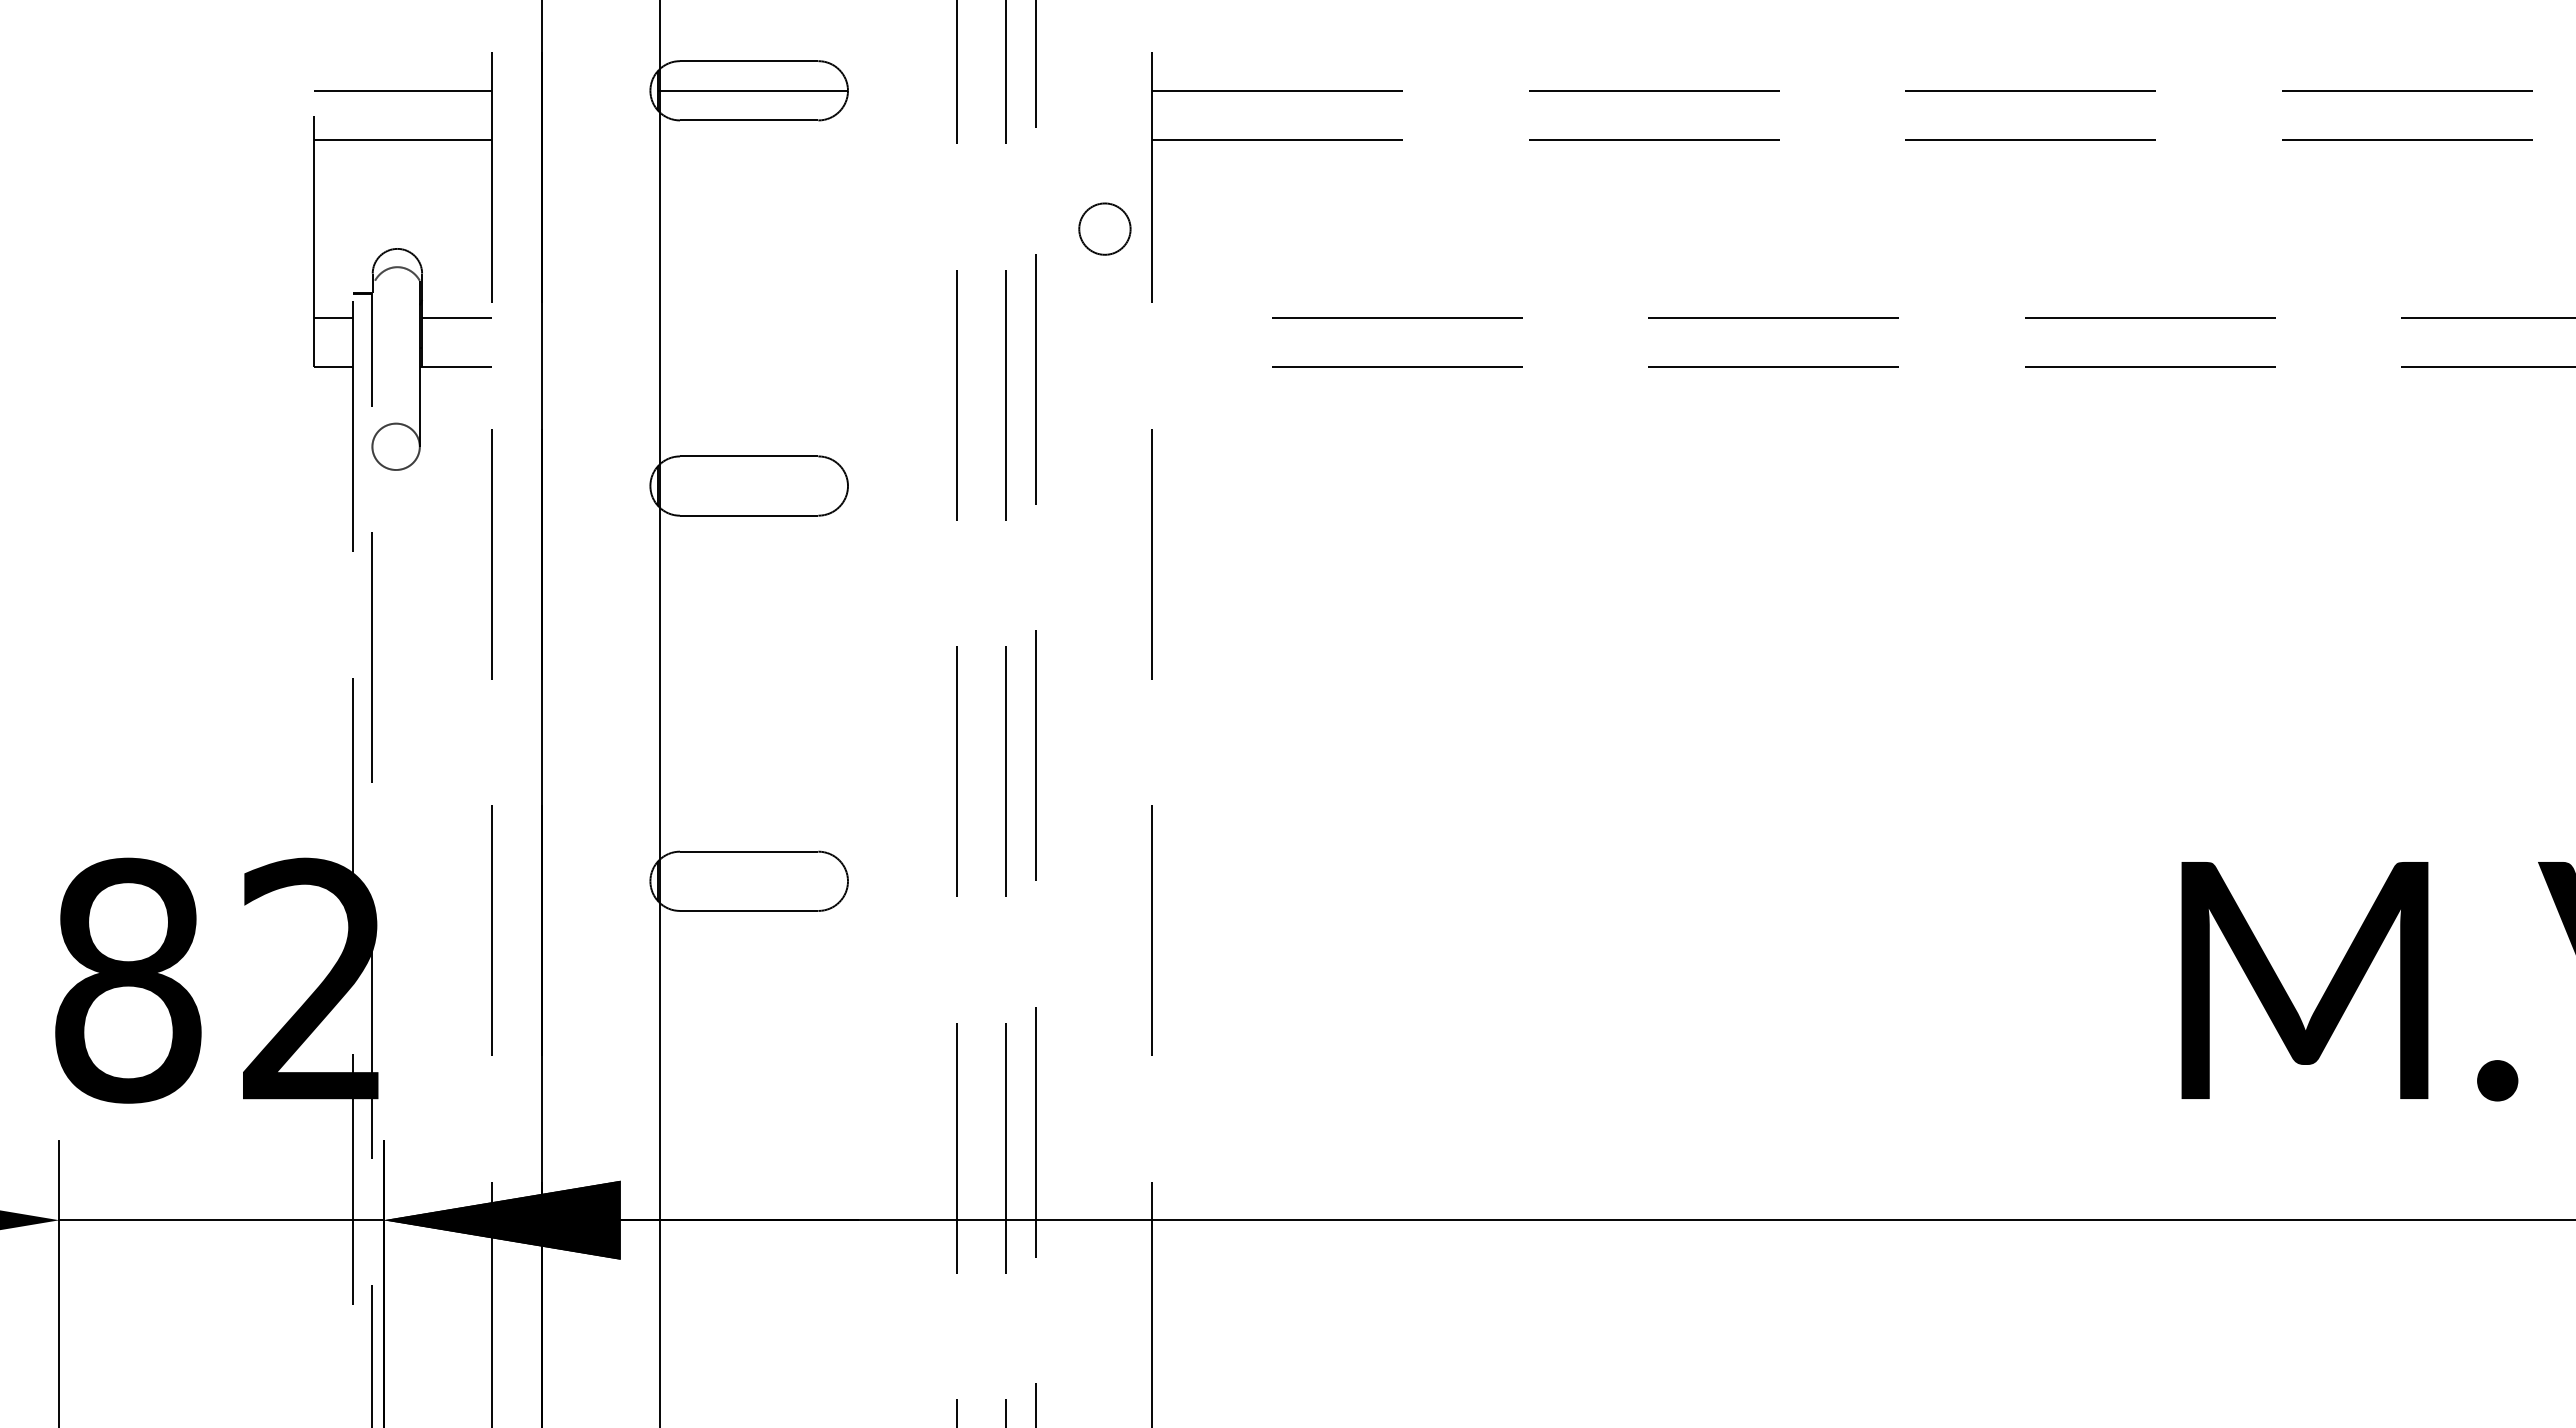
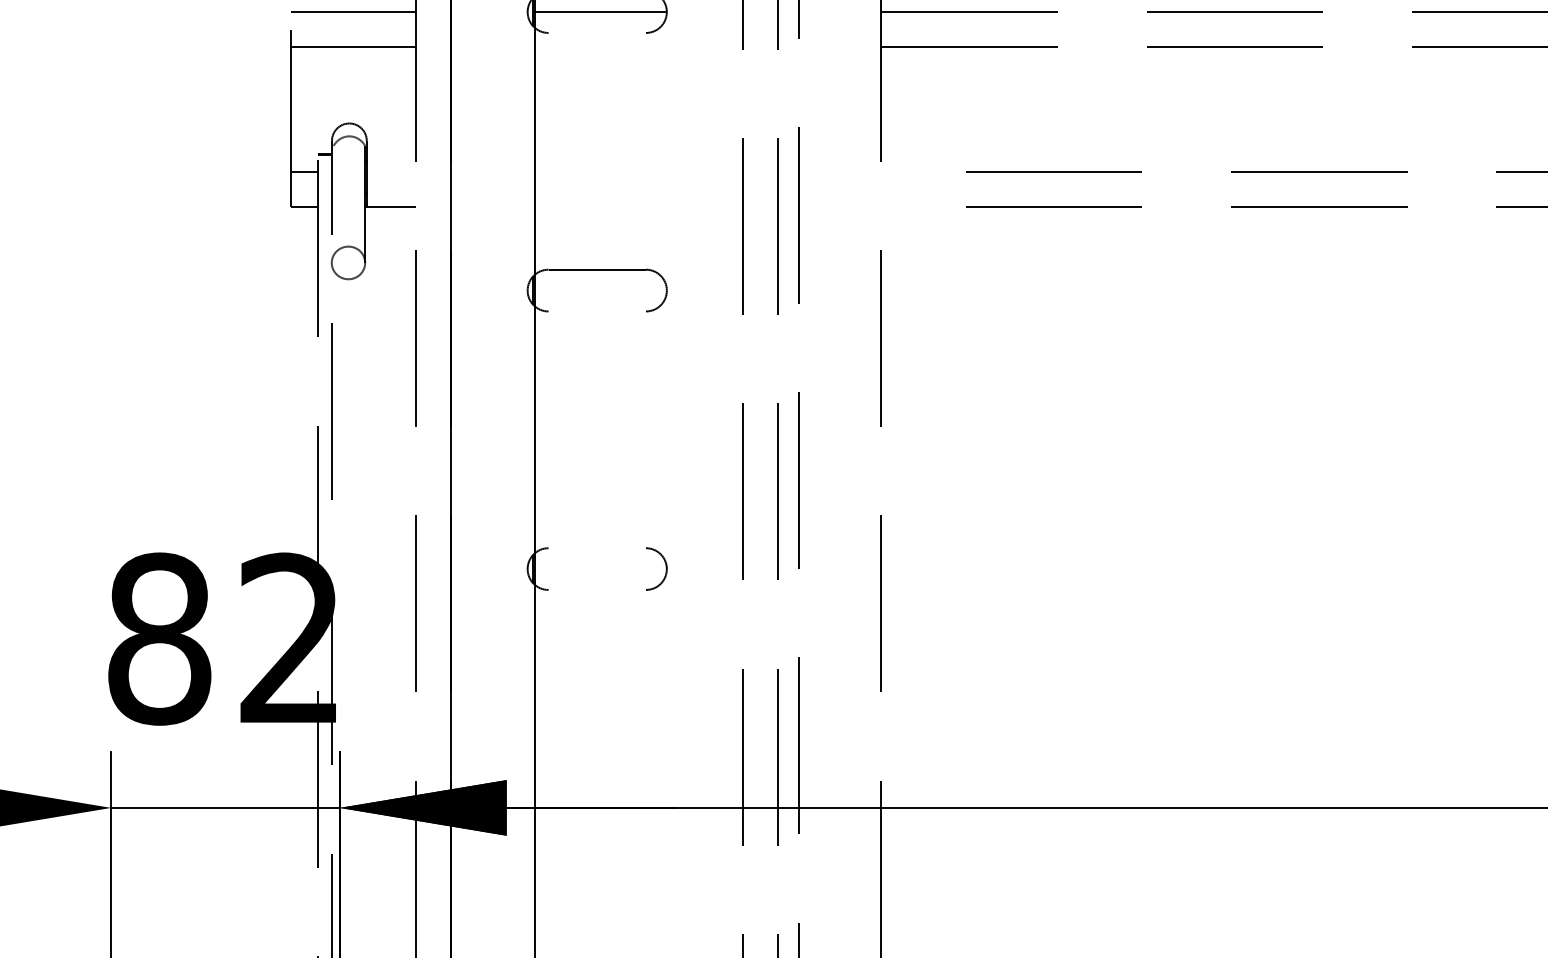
line: (749, 120) -> (597, 33), removed
circle: (1104, 228) -> (847, 109), removed
line: (457, 318) -> (391, 172), removed
line: (749, 515) -> (597, 311), removed
line: (749, 851) -> (597, 548), removed
line: (749, 910) -> (597, 589), removed

